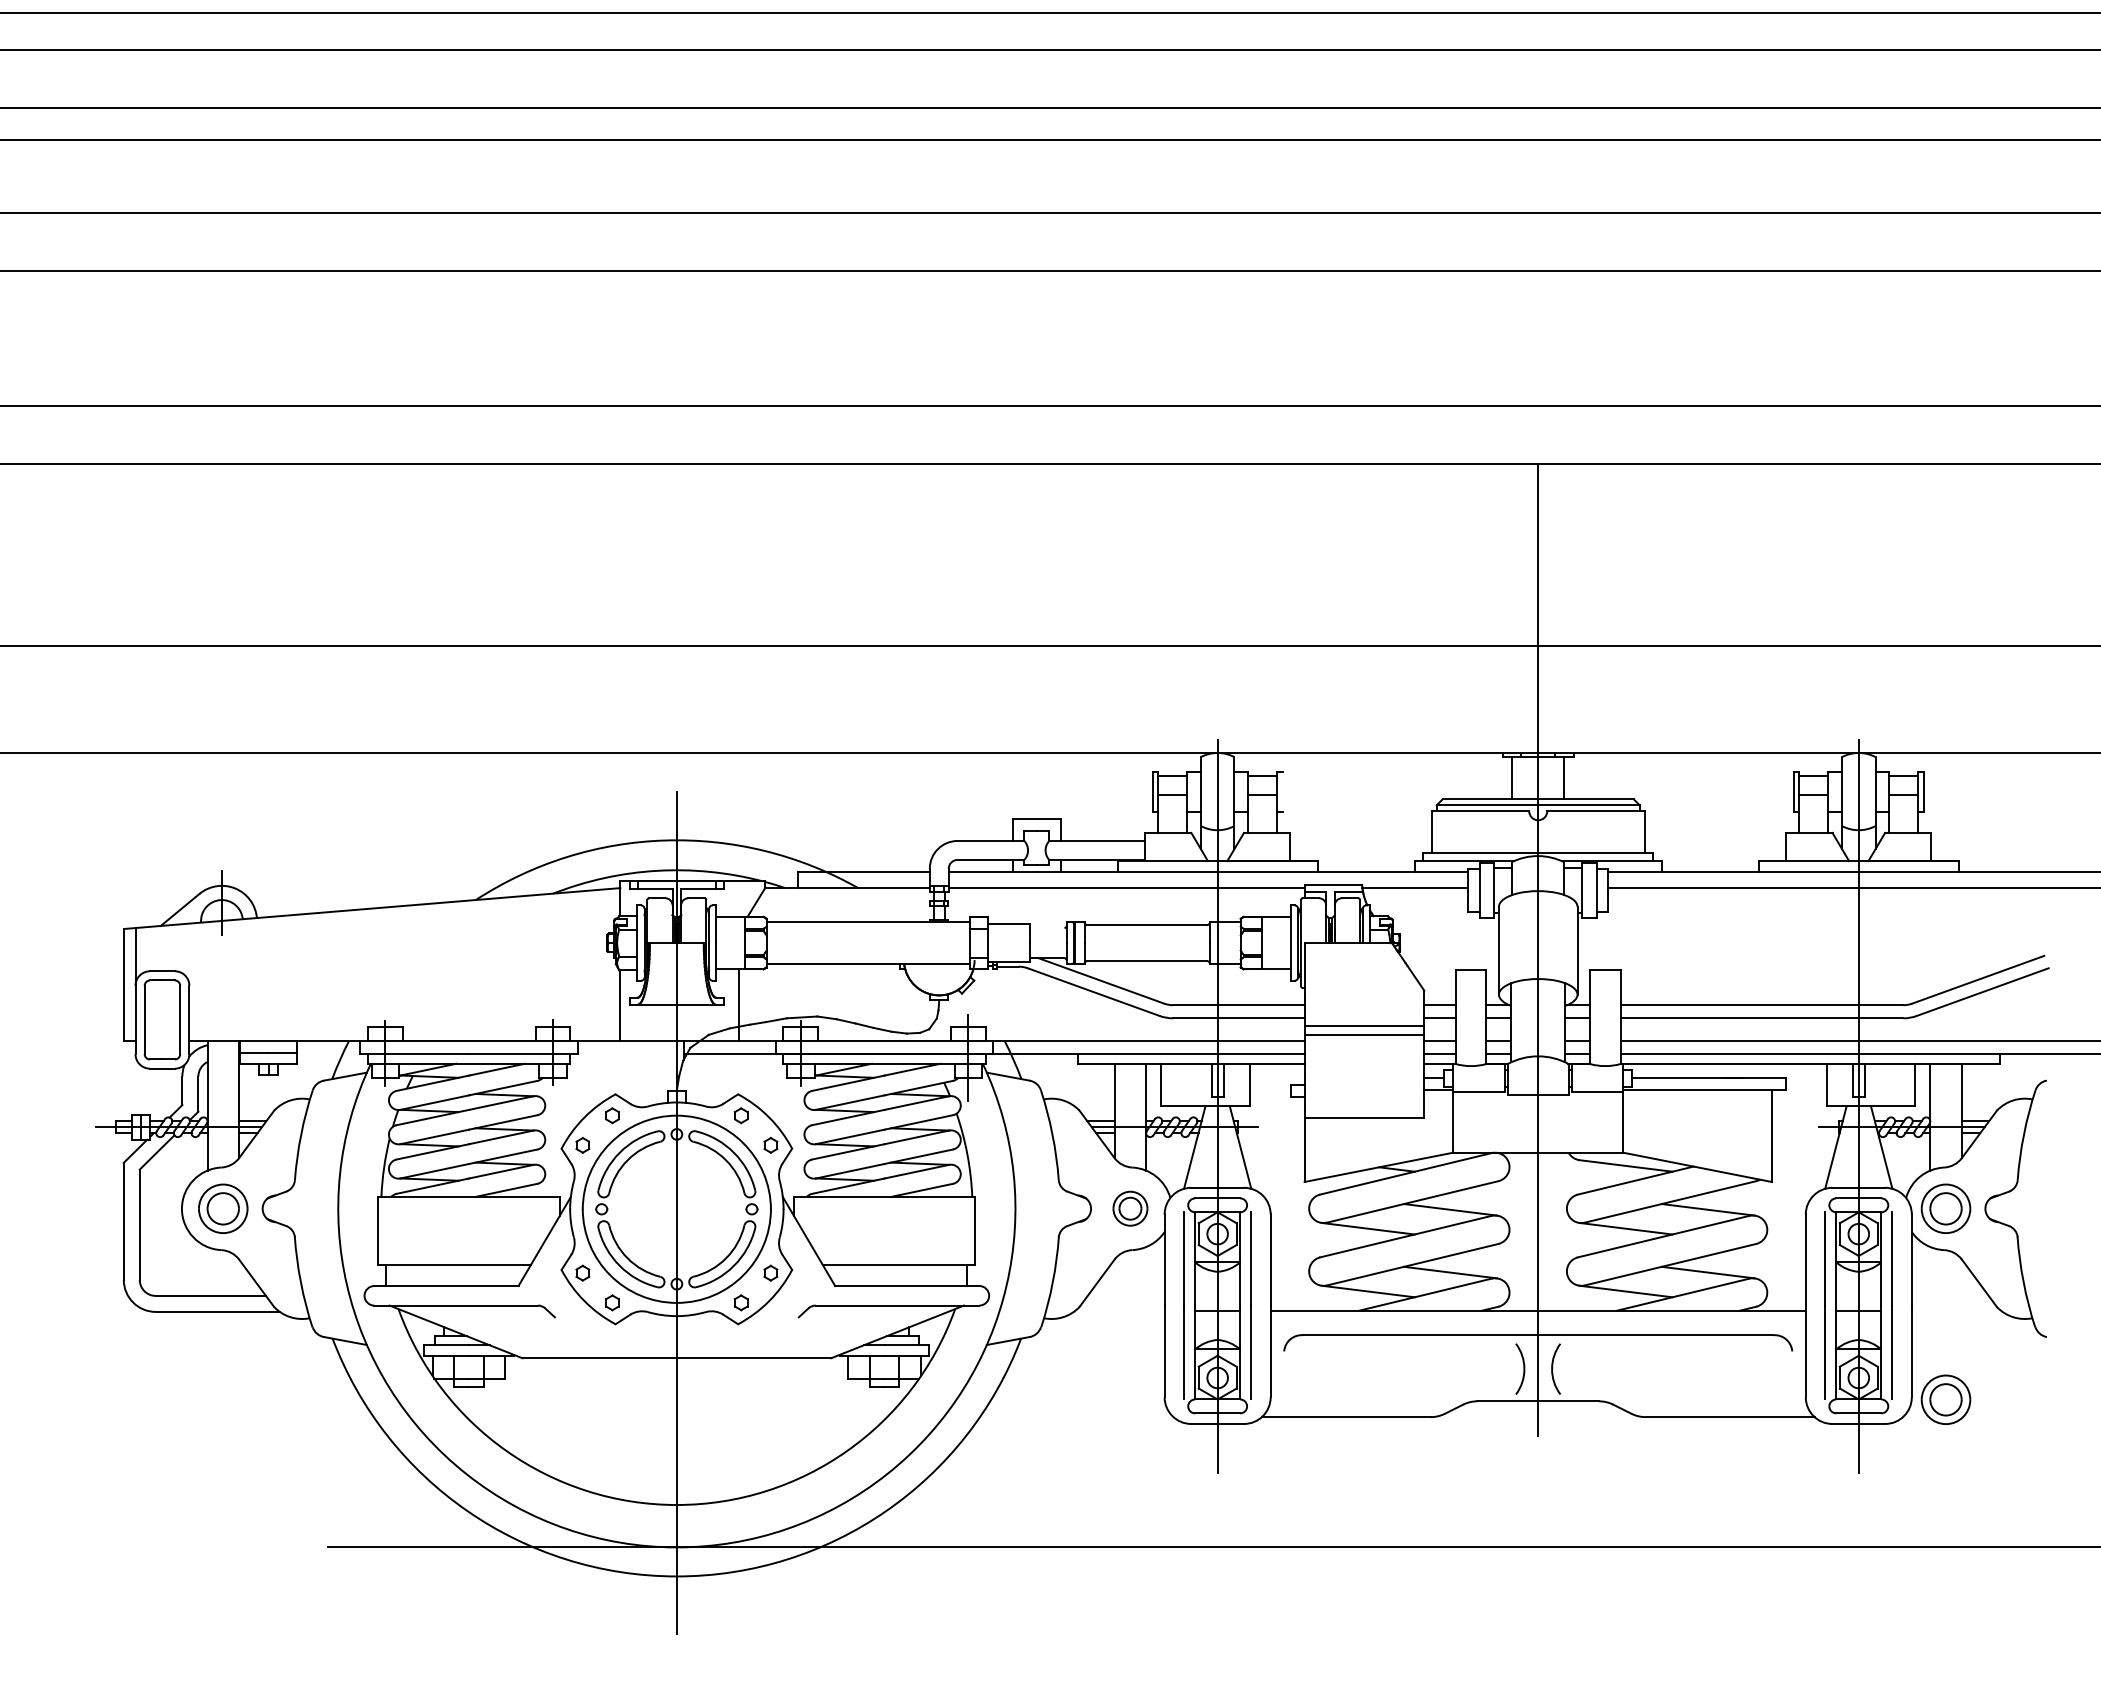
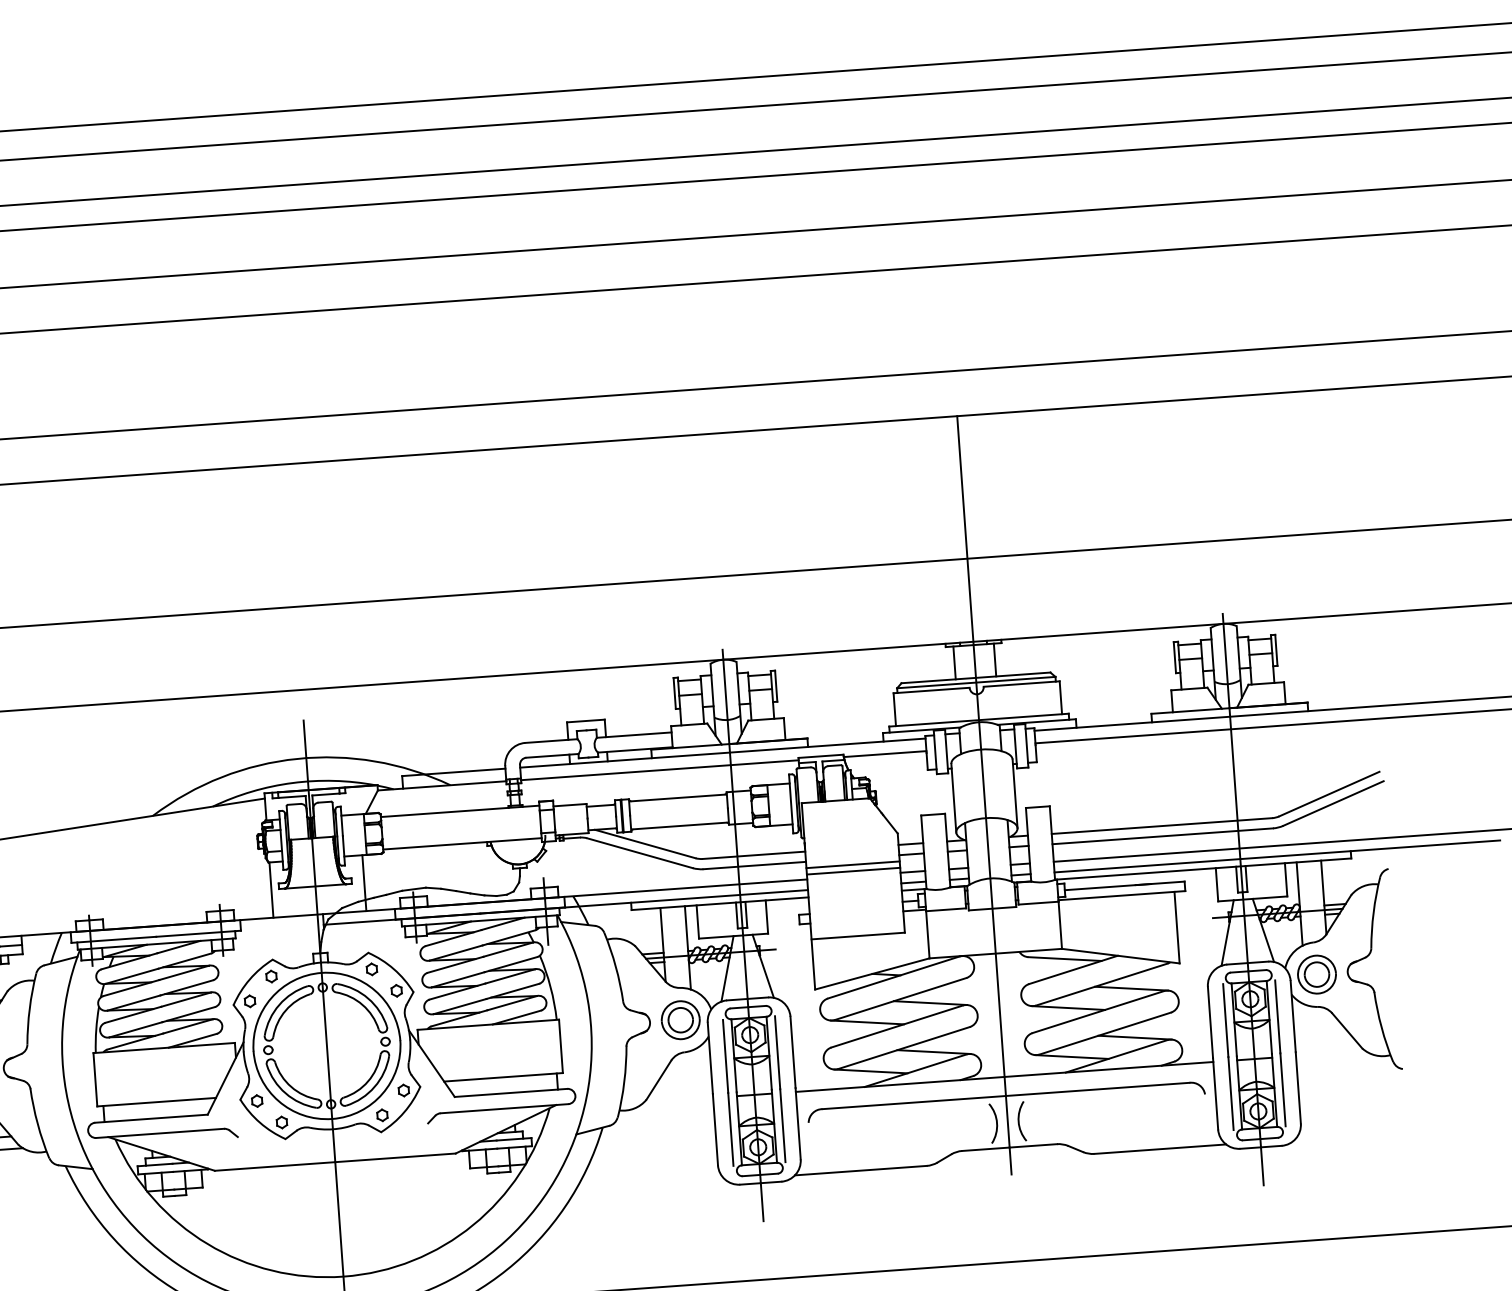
line: (1282, 791) -> (776, 686), added
line: (1047, 928) -> (600, 806), added
part: (1130, 1208) -> (680, 1019), size x1.43
part: (1945, 1399) -> (1327, 1123), removed

